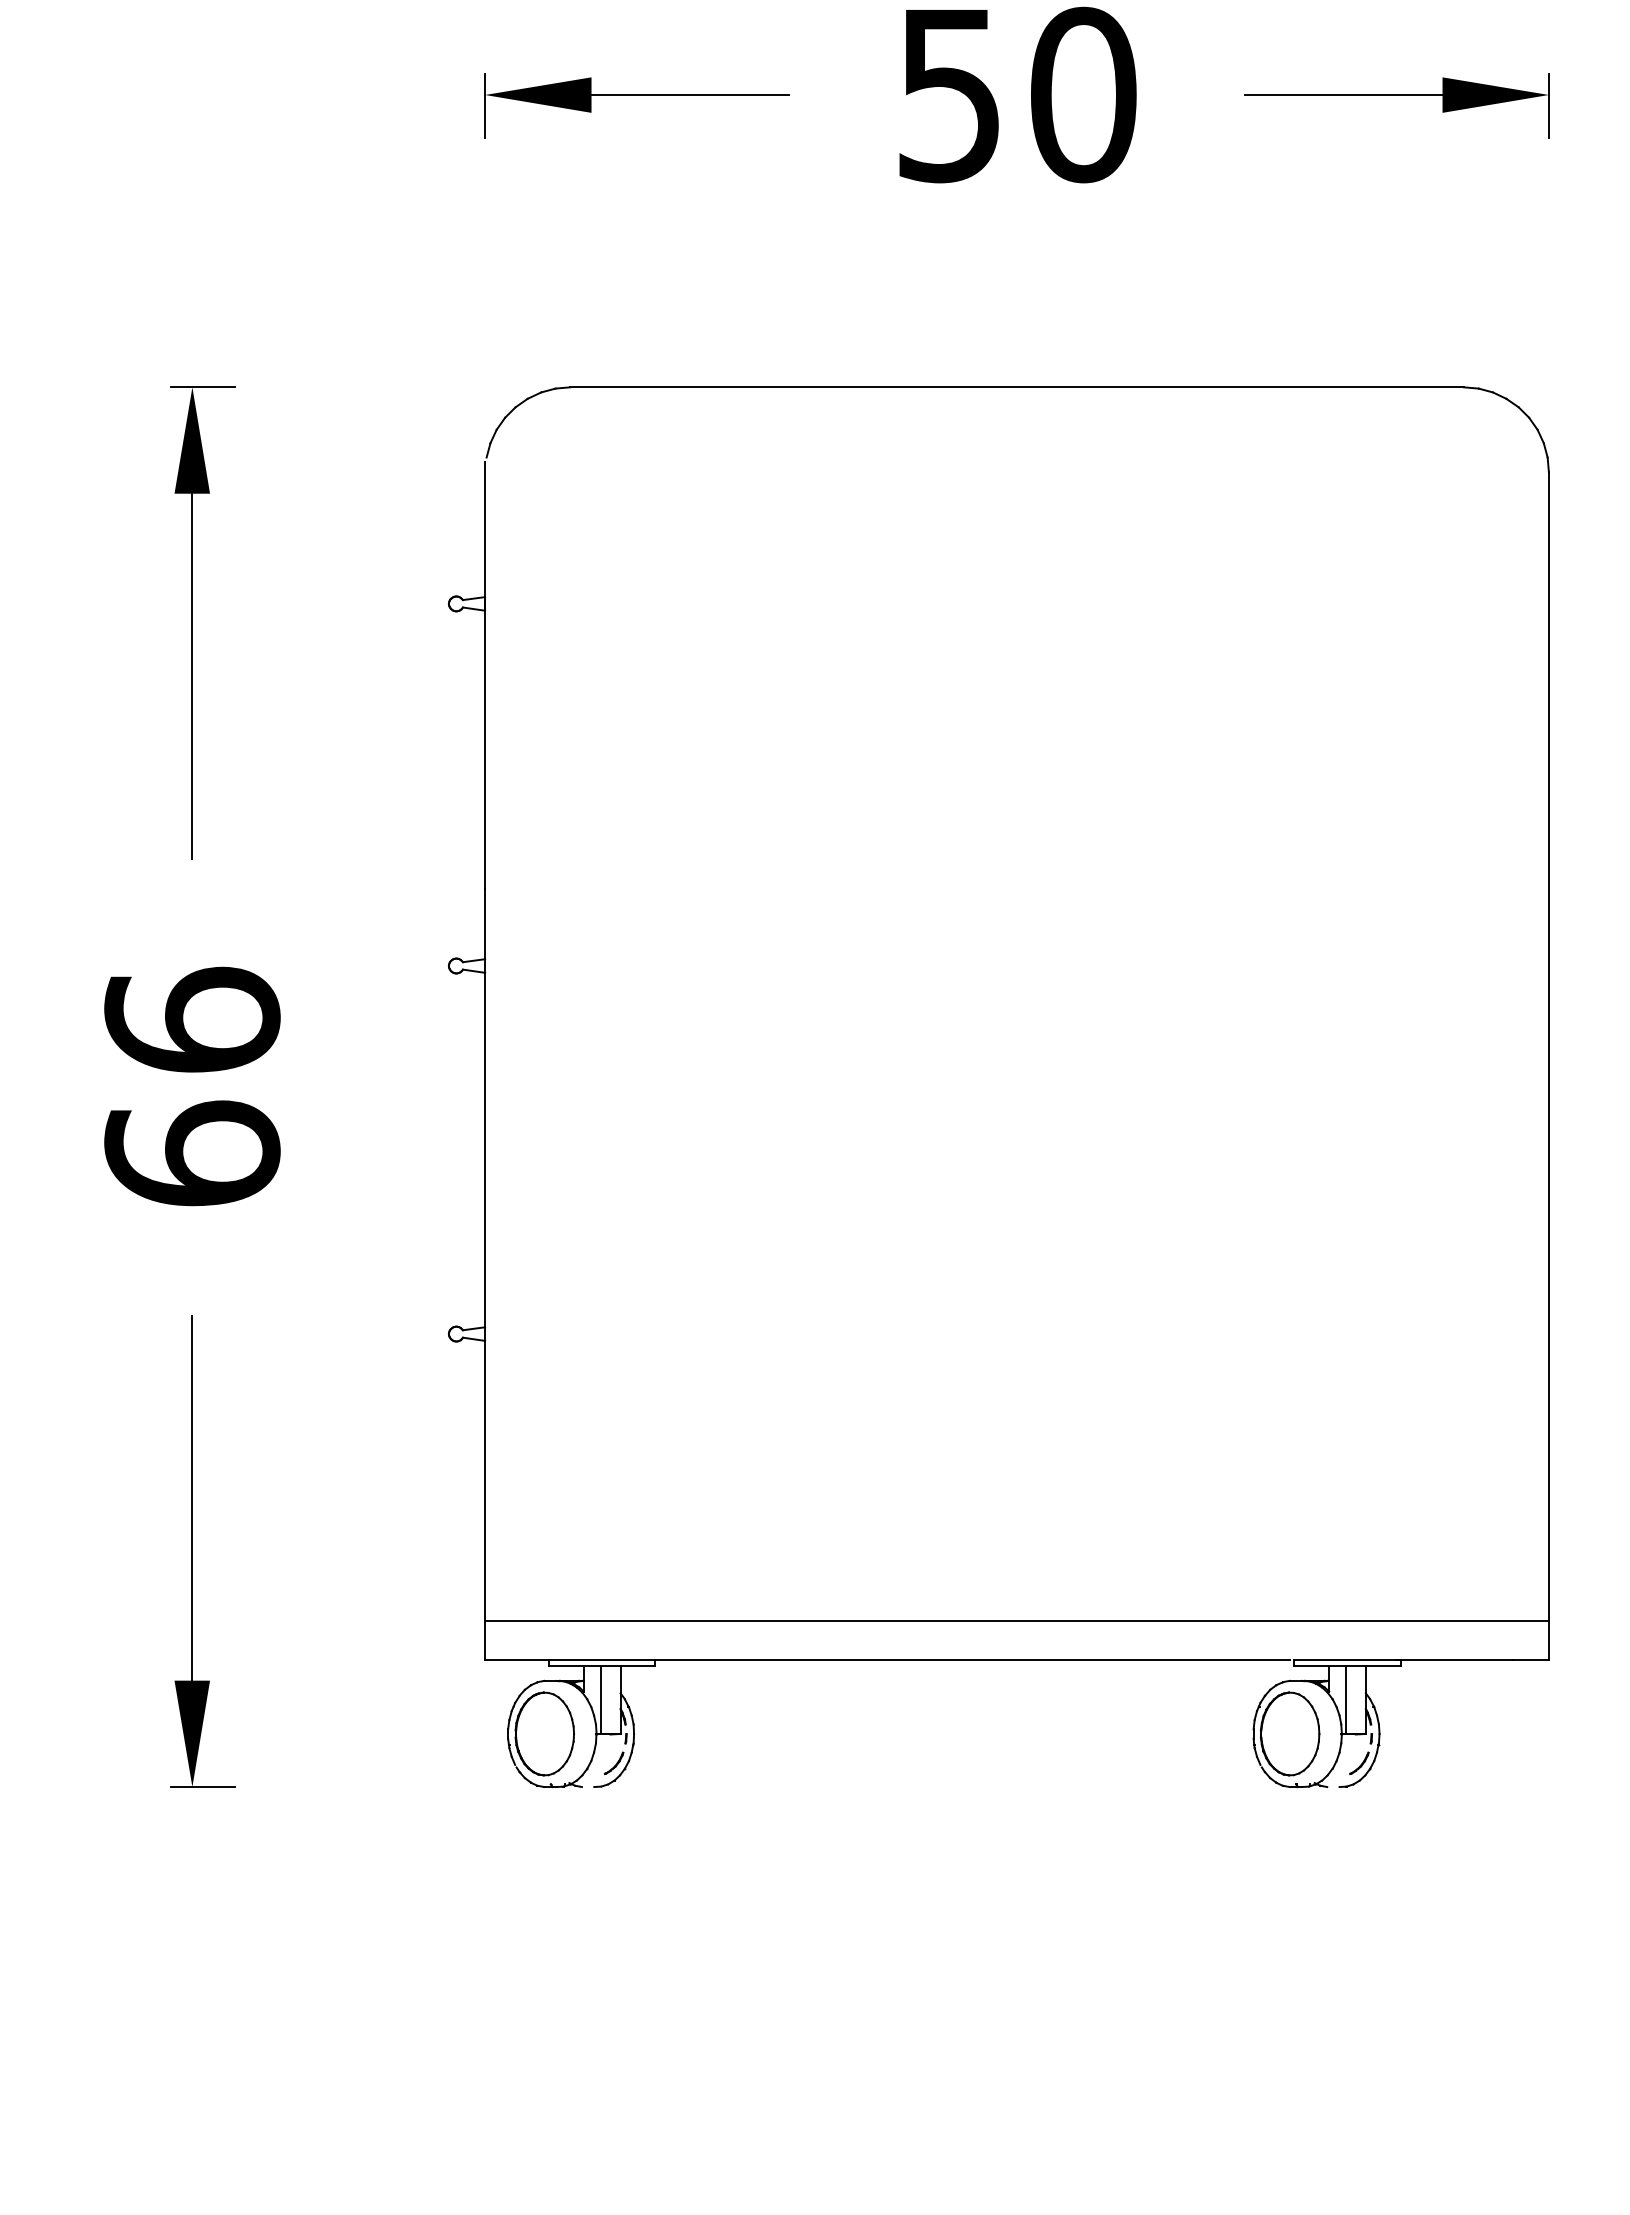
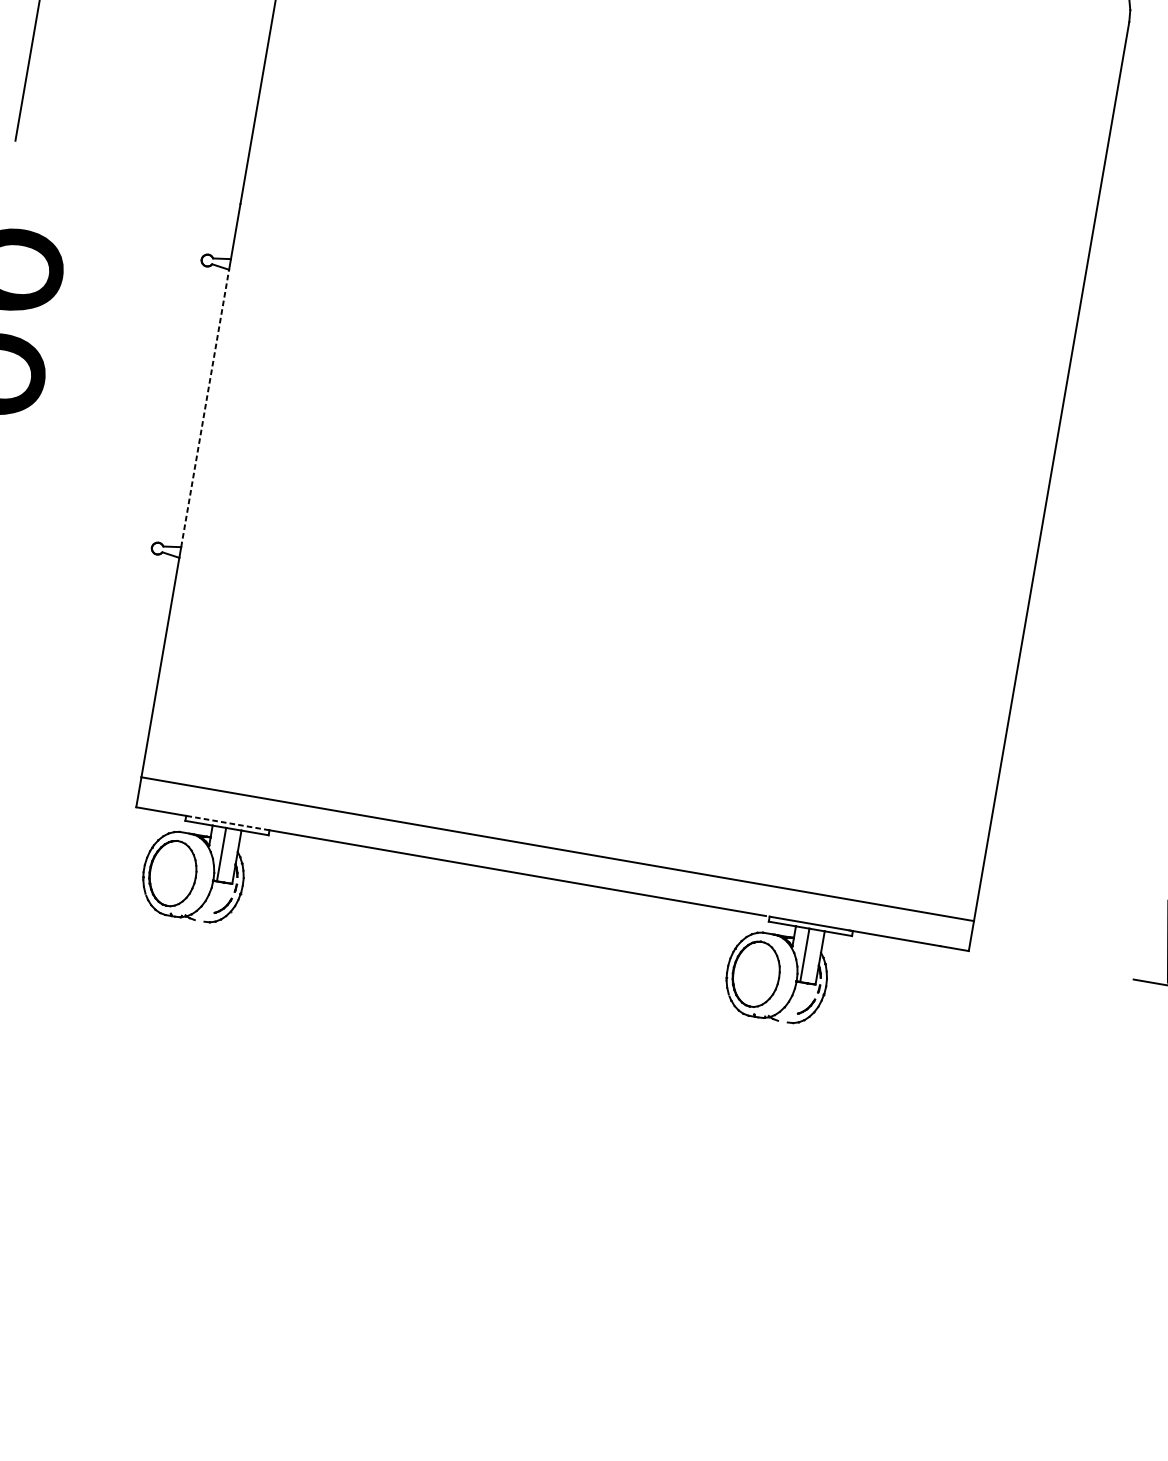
line: (485, 1149) -> (205, 408), solid -> dashed
line: (601, 1659) -> (227, 822), solid -> dashed

